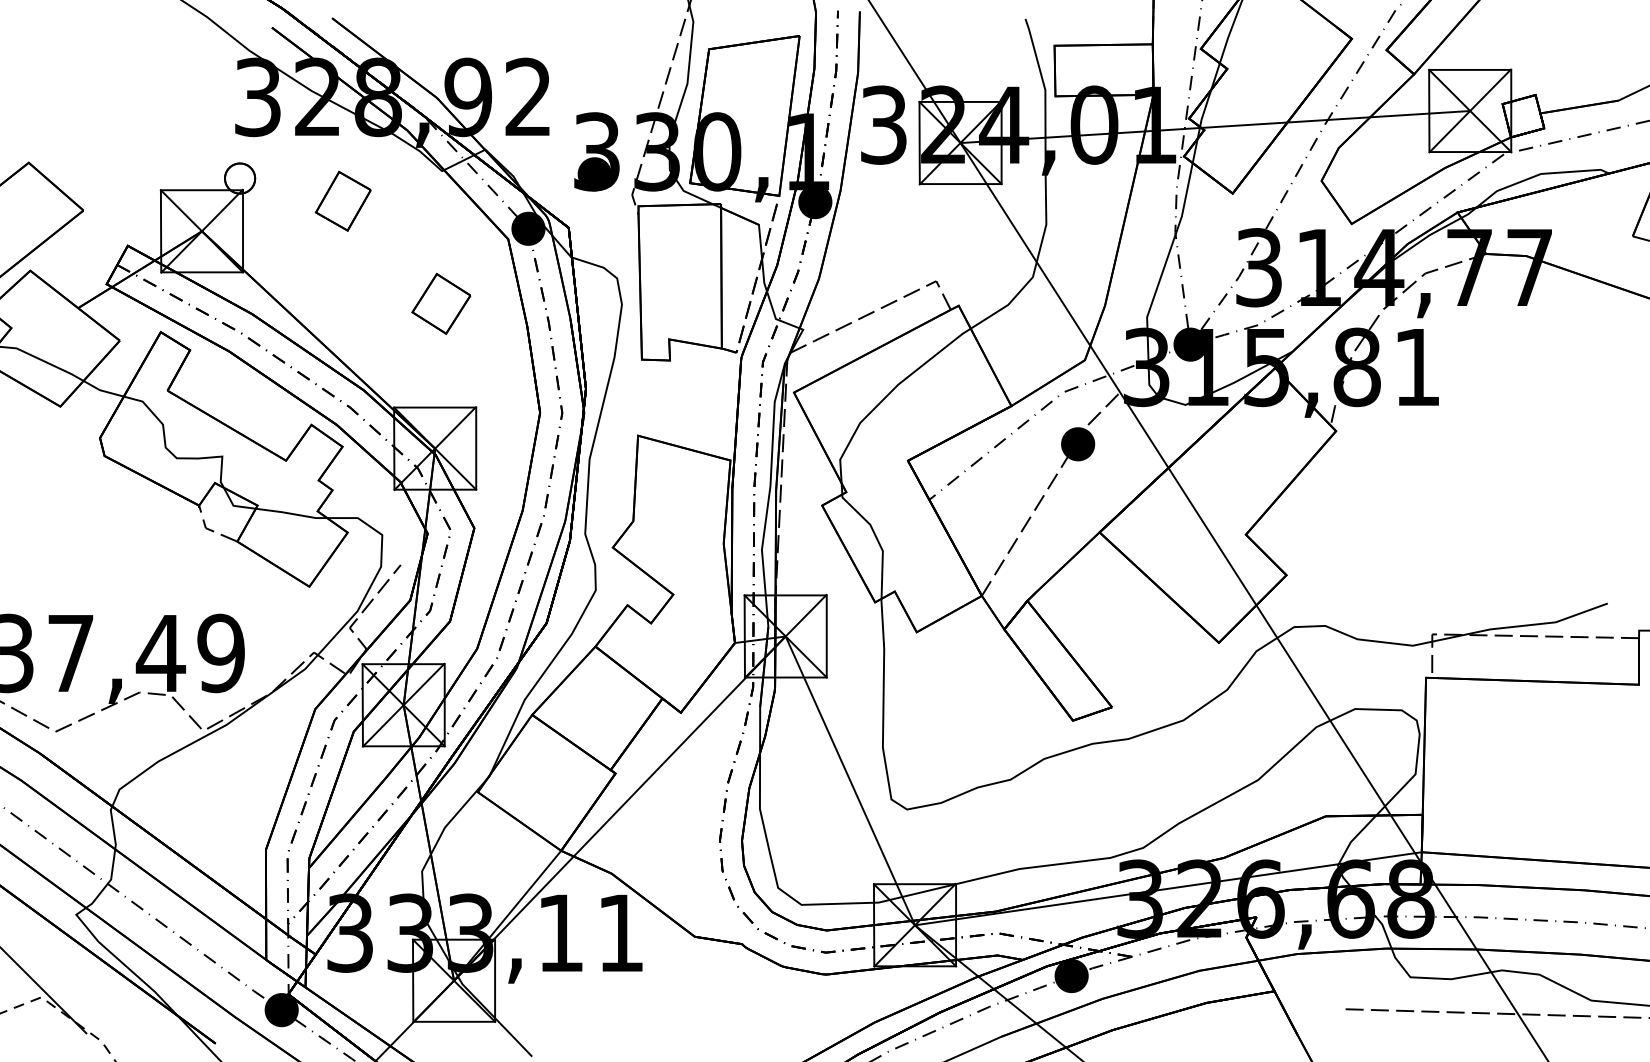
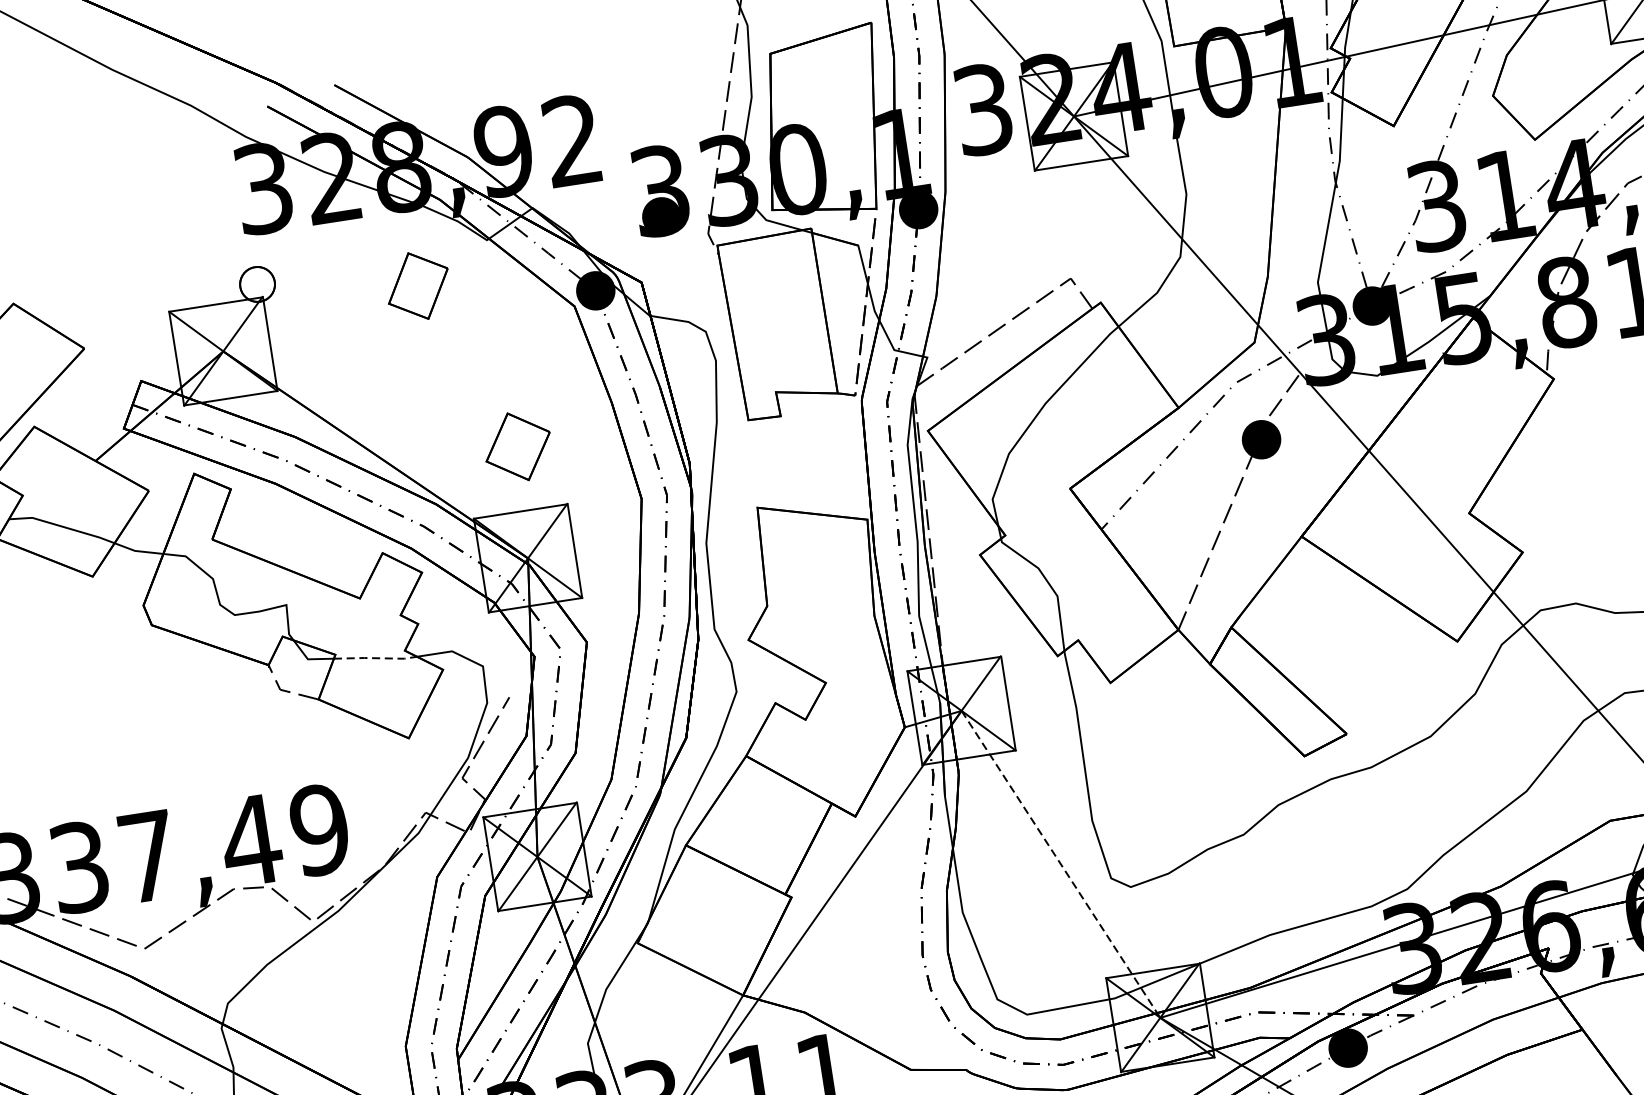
part: (342, 200) -> (417, 285), moved
part: (441, 303) -> (518, 446), moved
line: (291, 513) -> (375, 657), solid -> dashed
line: (850, 781) -> (1061, 865), solid -> dashed

